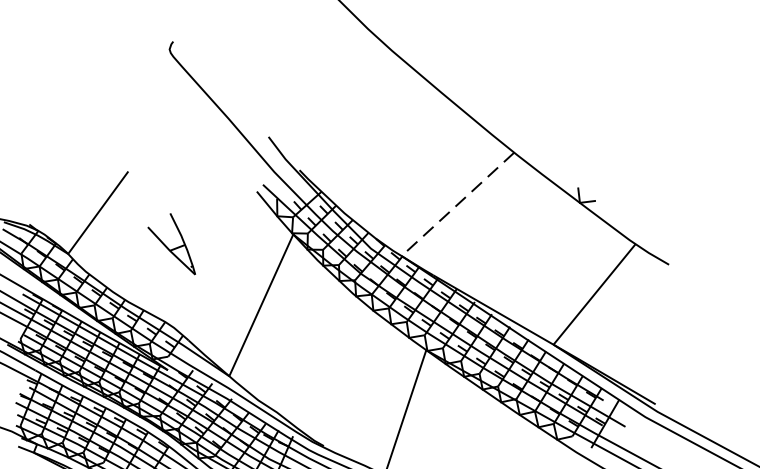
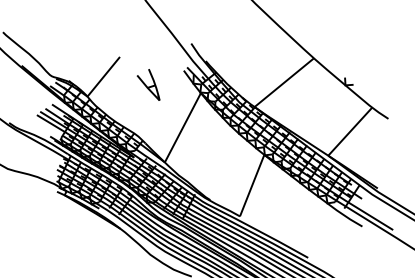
line: (456, 206) -> (283, 83), dashed -> solid
part: (171, 243) -> (148, 84), moved

